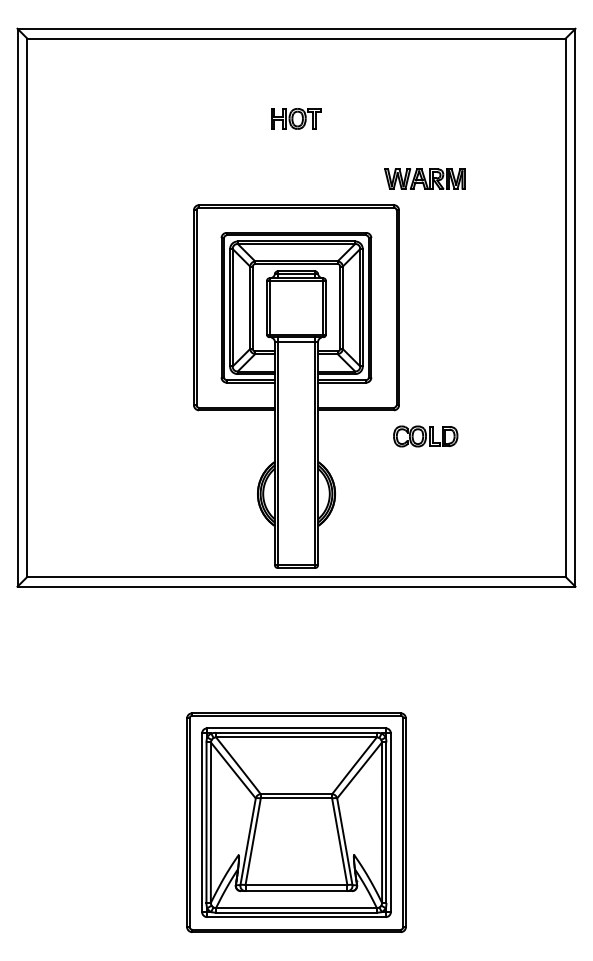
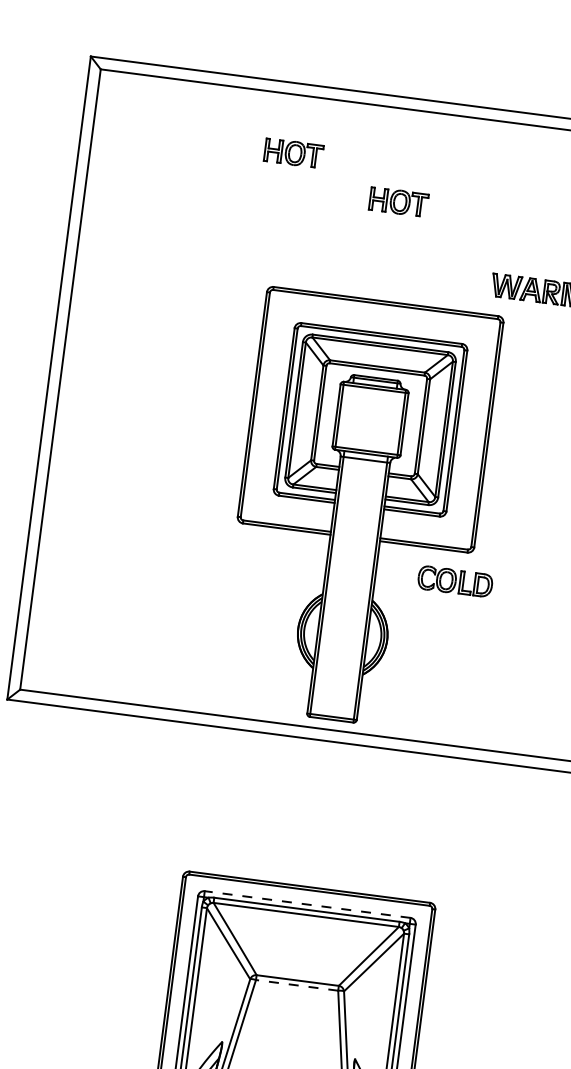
part: (201, 88) -> (293, 152), added
part: (425, 436) -> (455, 581), moved
line: (296, 728) -> (307, 904), solid -> dashed
line: (296, 798) -> (297, 985), solid -> dashed

